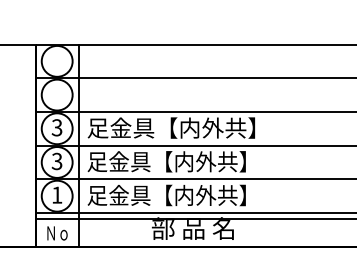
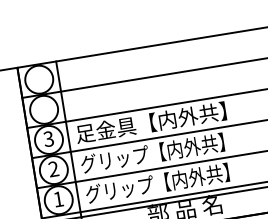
text: (56, 161) -> (53, 169), 3 -> 2
text: (167, 161) -> (152, 153), 足金具【内外共】 -> グリップ【内外共】
text: (167, 195) -> (157, 183), 足金具【内外共】 -> グリップ【内外共】

